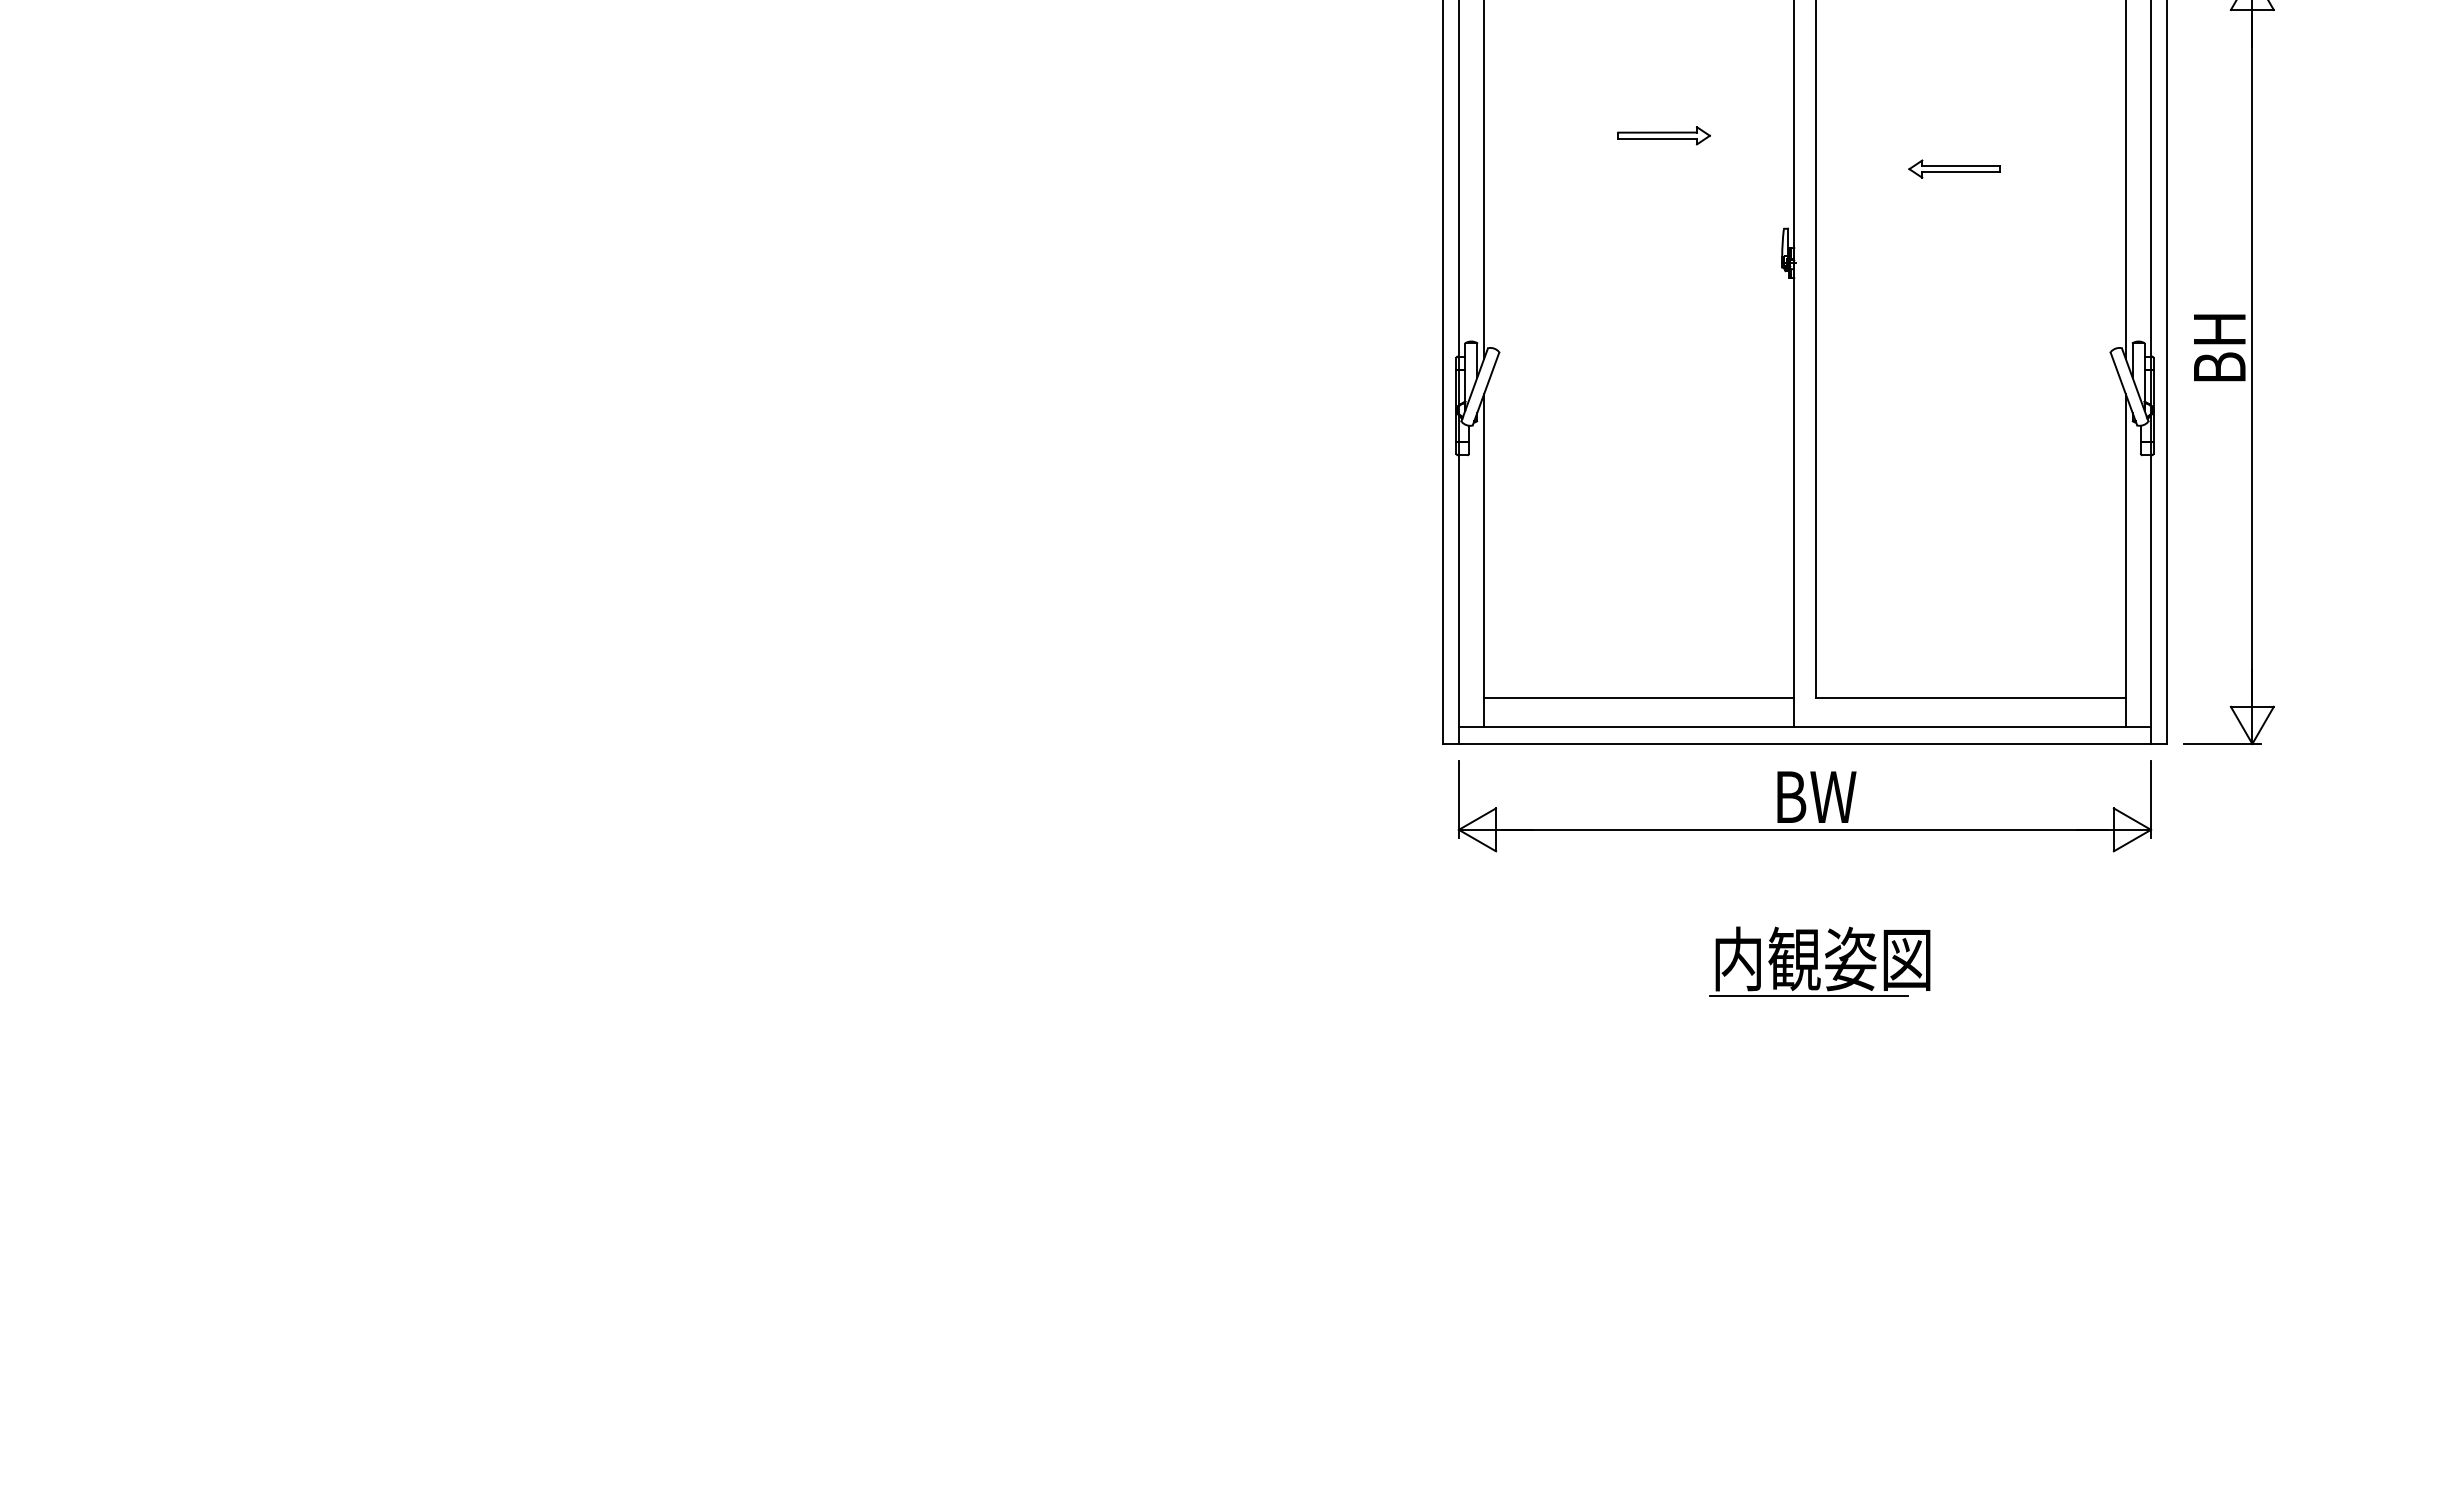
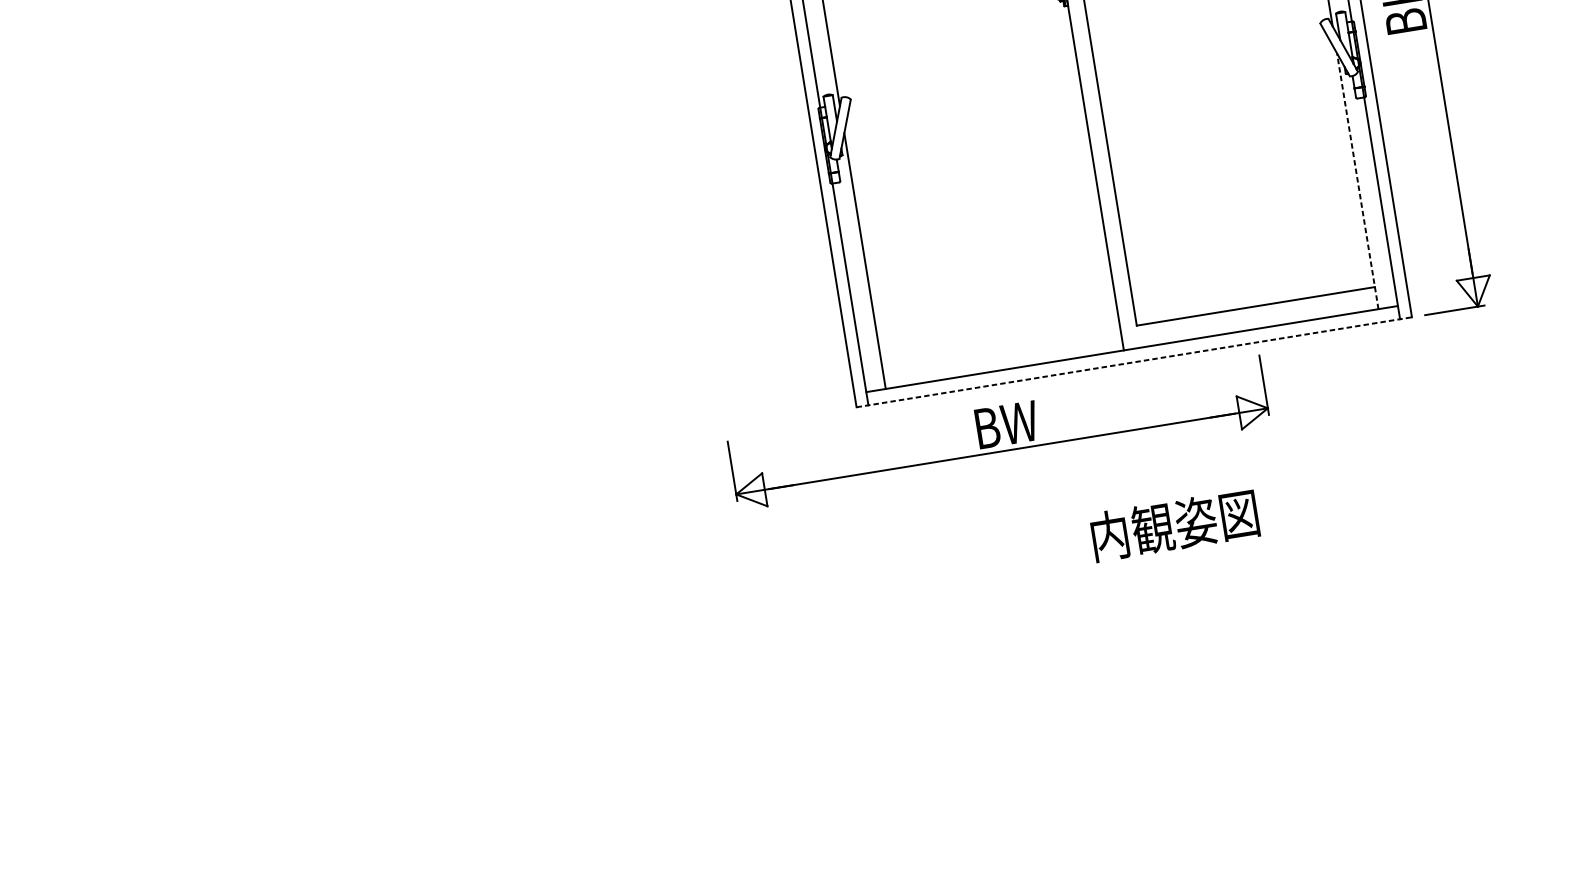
line: (2125, 559) -> (1357, 180), solid -> dashed
line: (1639, 698) -> (1001, 347), removed
line: (1804, 743) -> (1133, 361), solid -> dashed
part: (1804, 806) -> (998, 433), moved
line: (1809, 995) -> (1169, 554), removed

